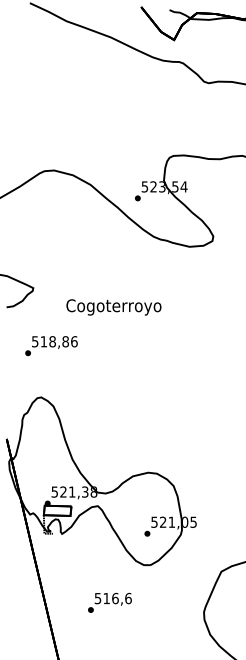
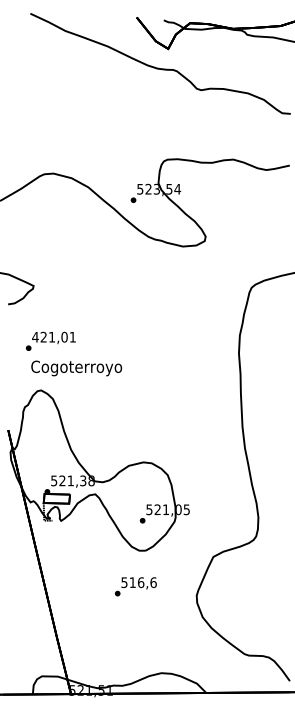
text: (113, 307) -> (76, 368), moved
text: (55, 340) -> (54, 336), 518,86 -> 421,01
text: (109, 602) -> (135, 586), moved

